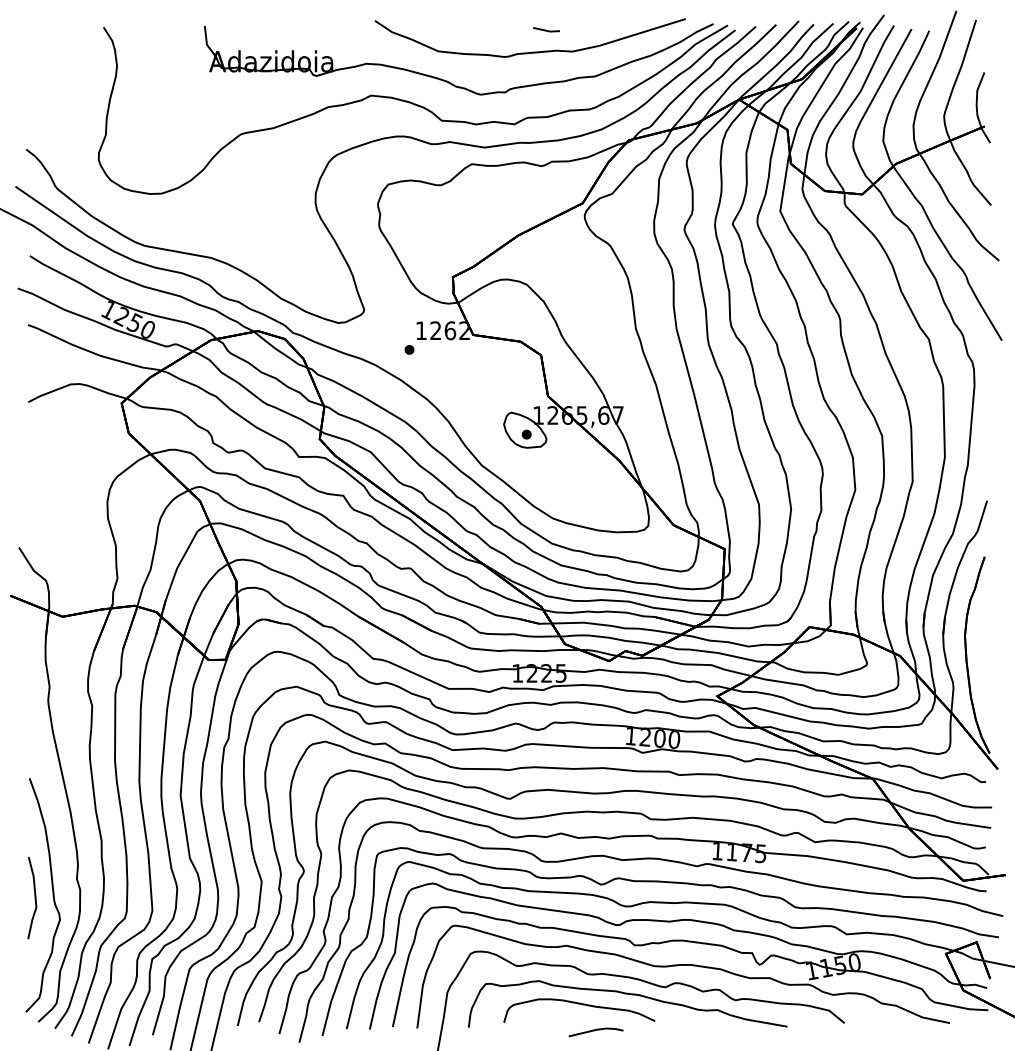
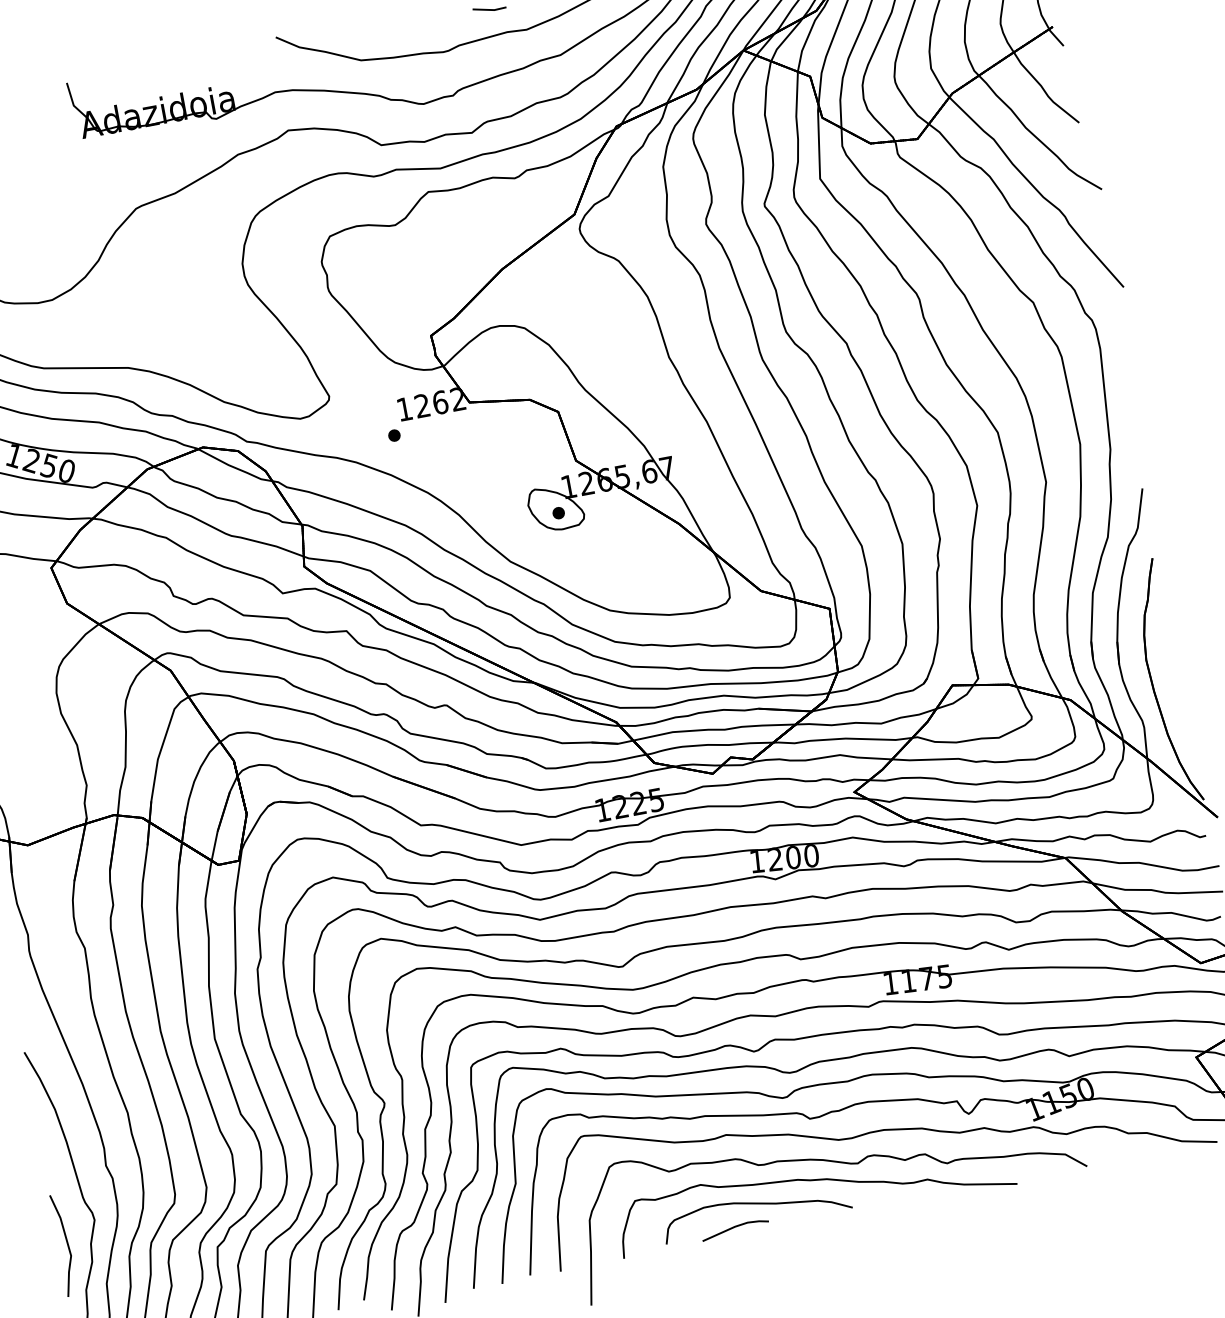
line: (34, 898) -> (66, 1245), moved
part: (595, 1032) -> (734, 1230), moved

